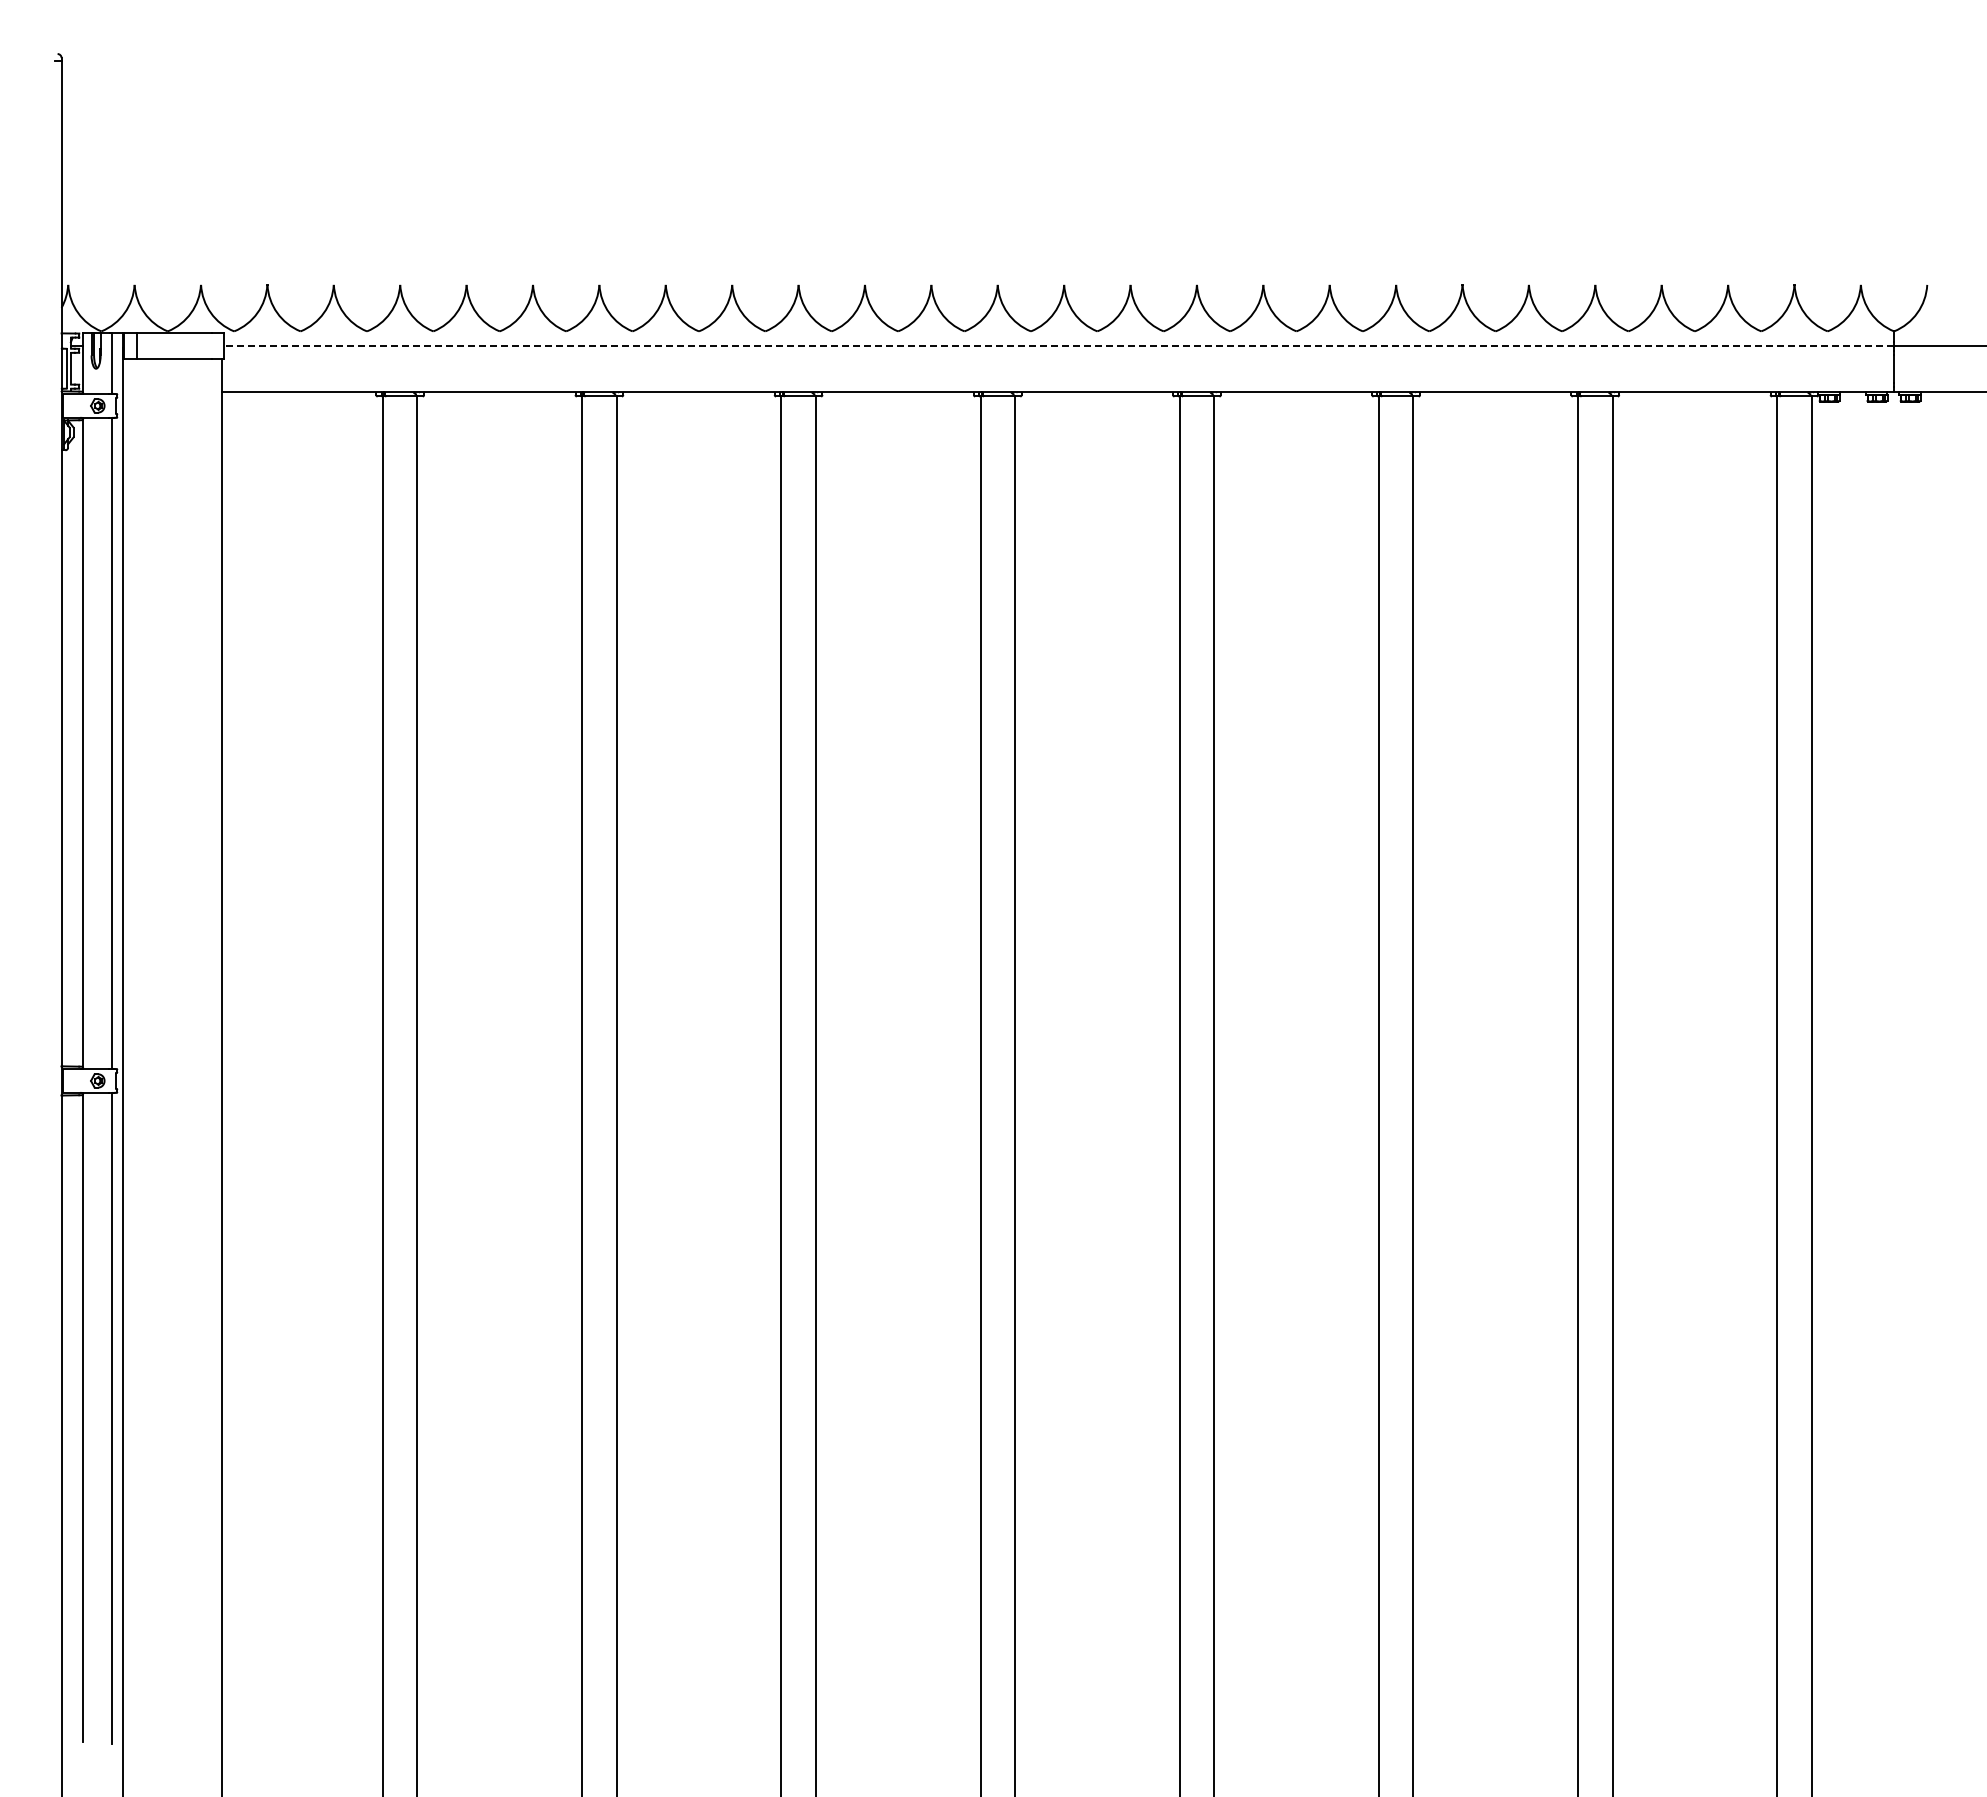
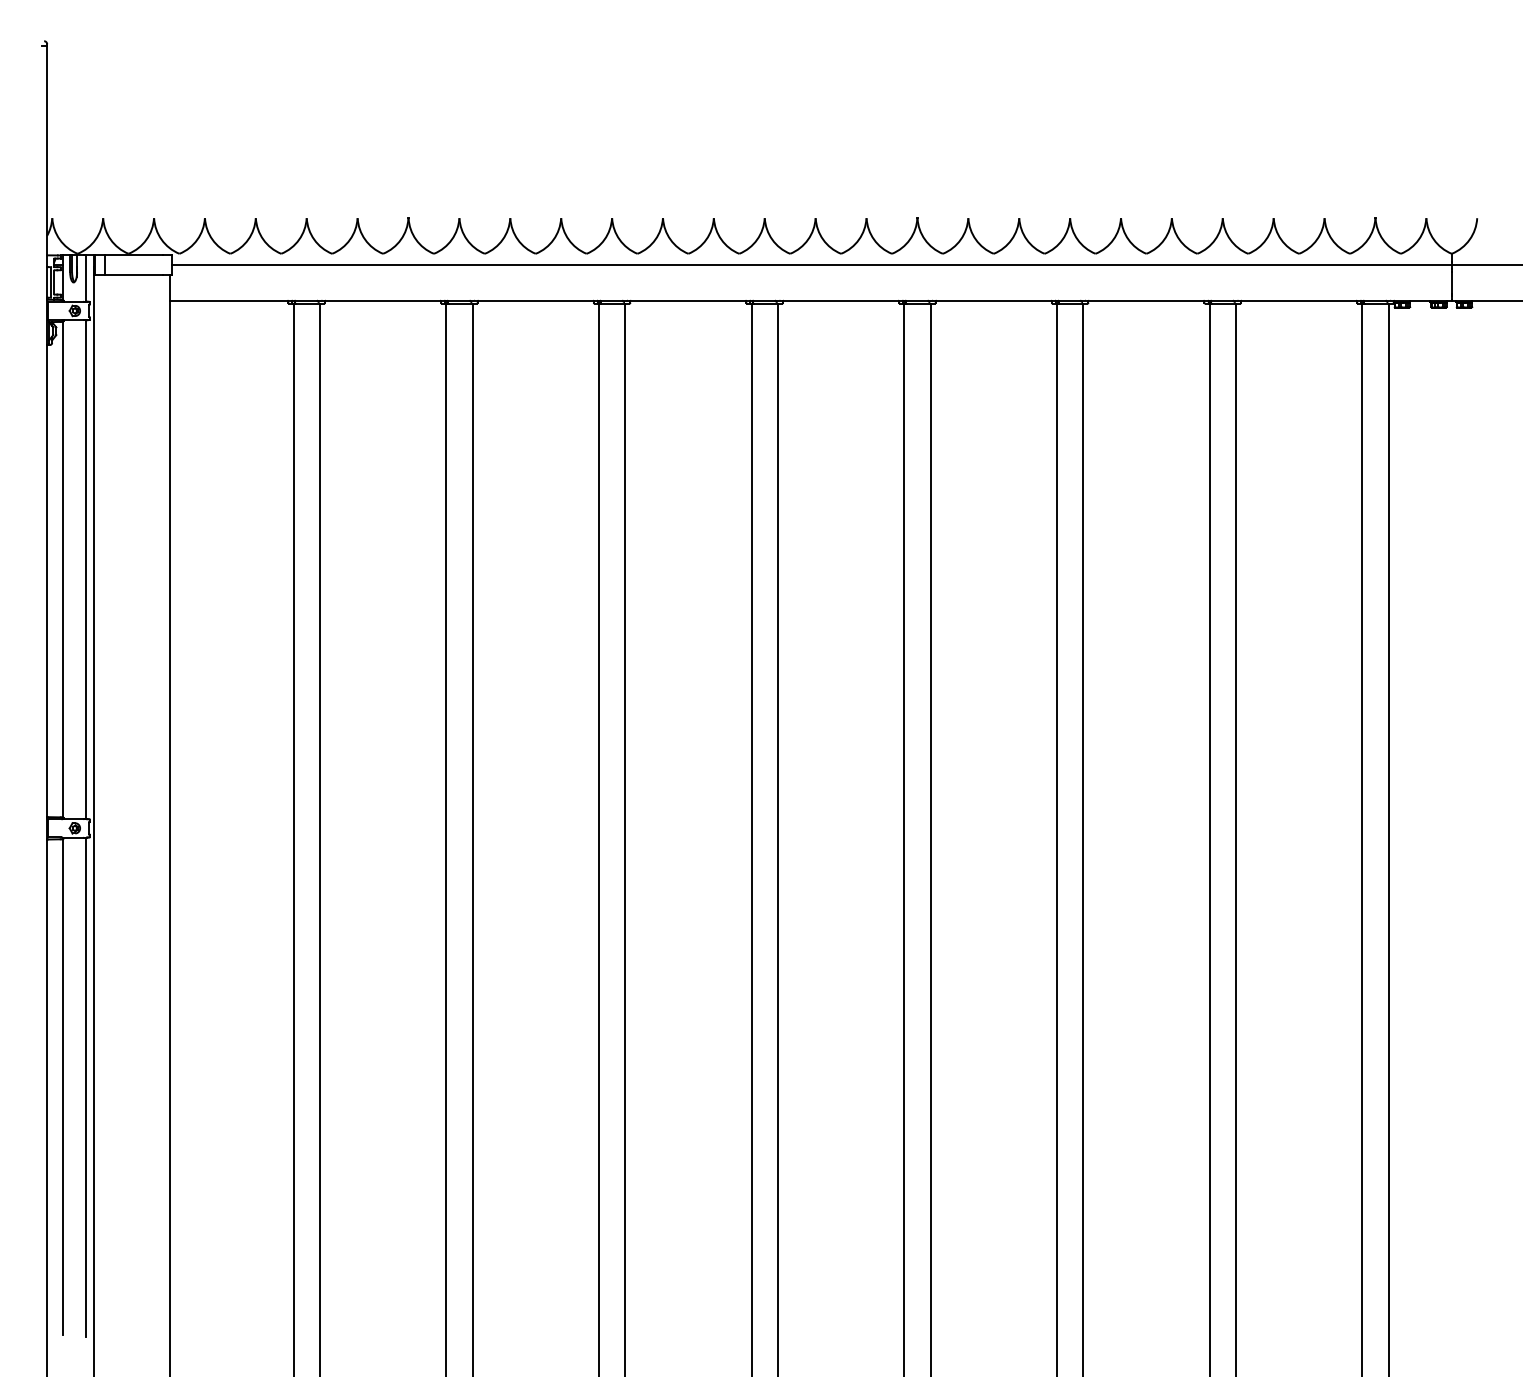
line: (1059, 346) -> (812, 265), dashed -> solid

